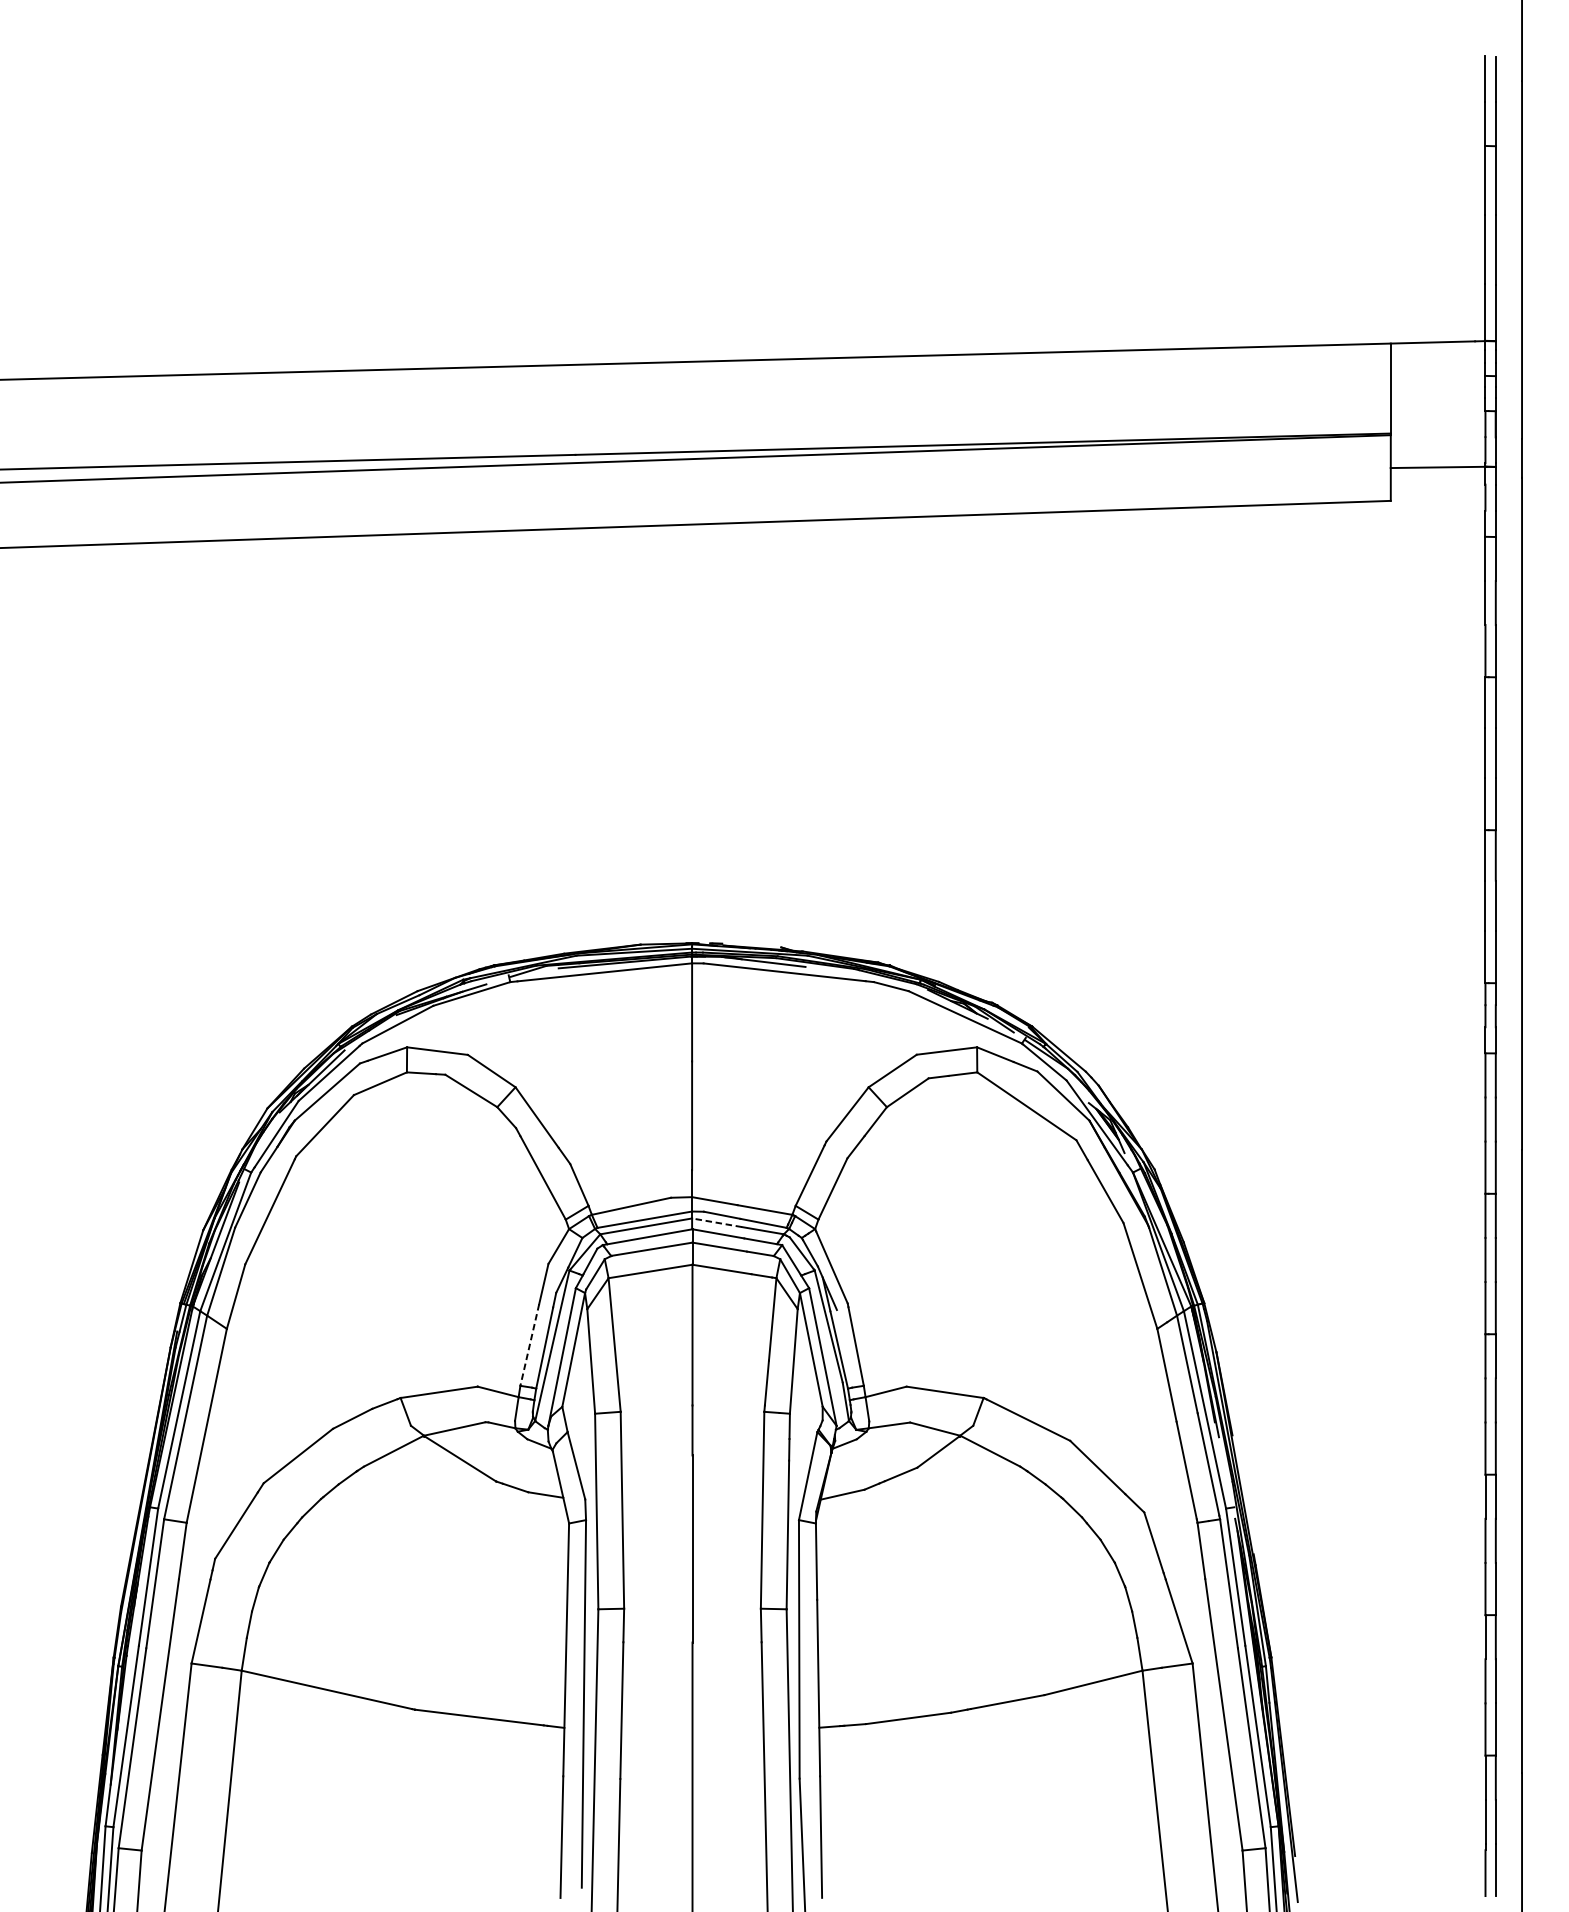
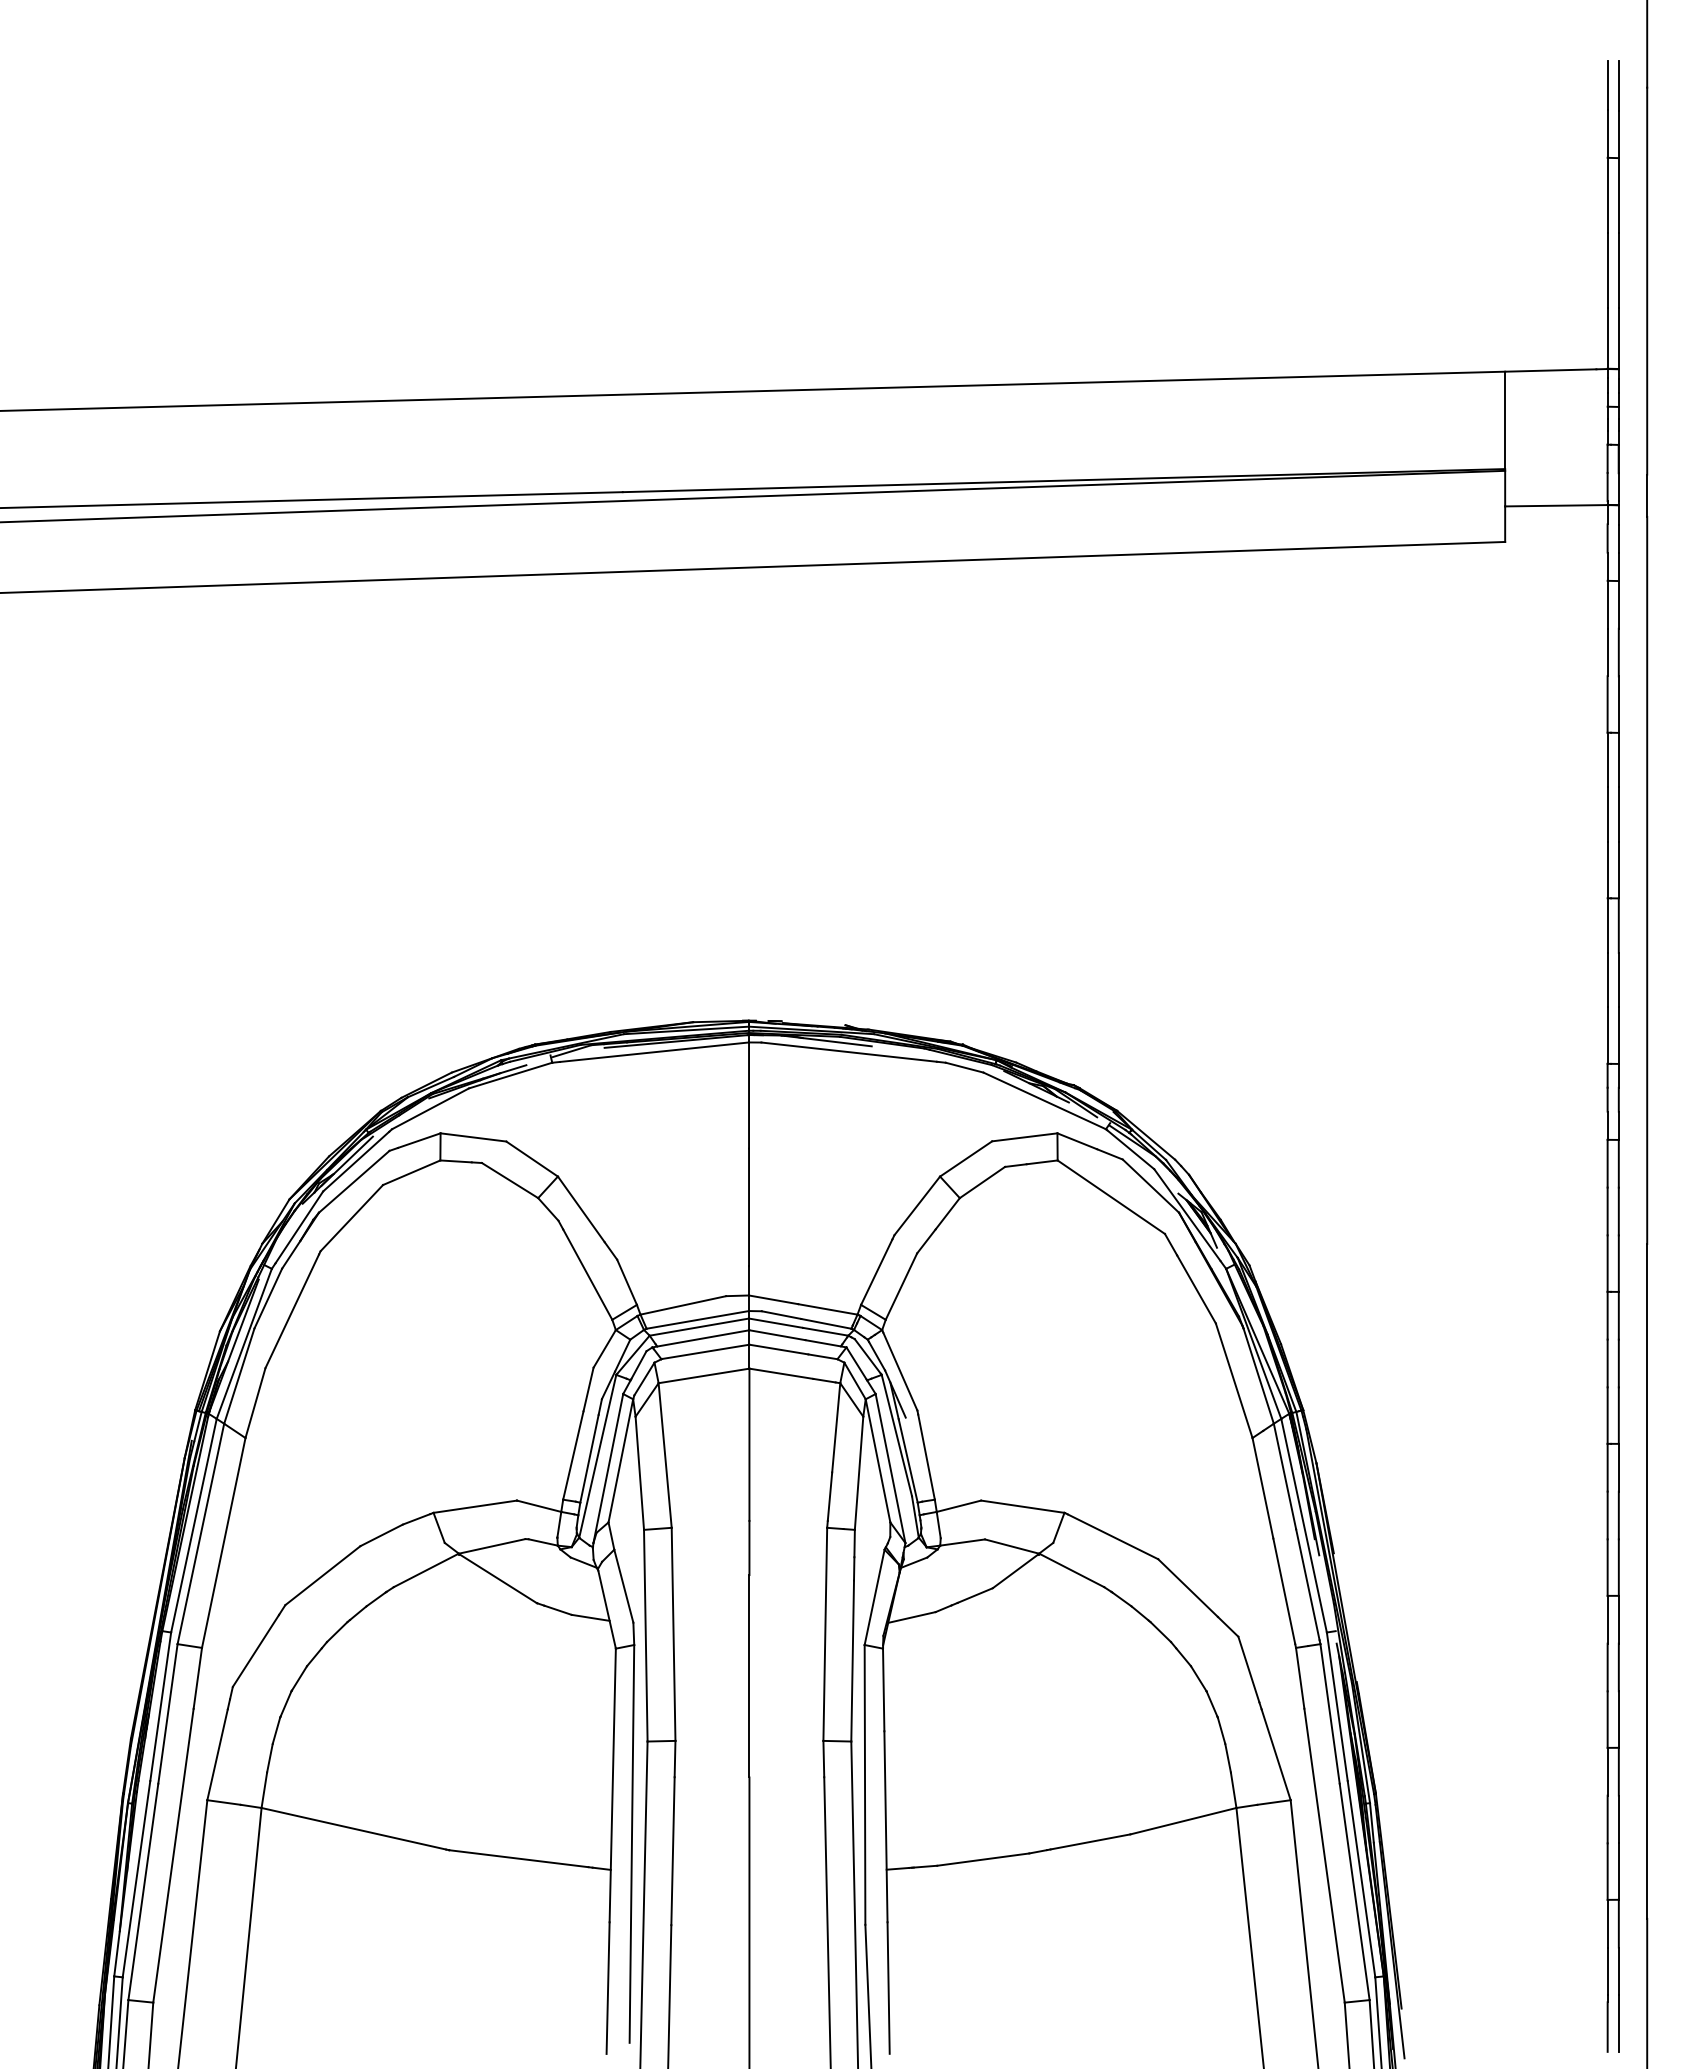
line: (716, 1223) -> (775, 1323), dashed -> solid
line: (529, 1345) -> (573, 1456), dashed -> solid

